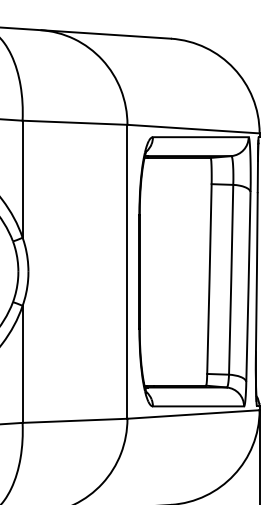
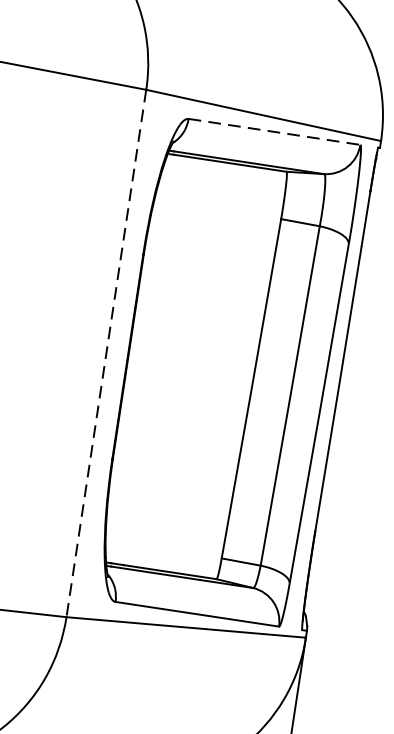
line: (200, 137) -> (273, 132), solid -> dashed
line: (127, 271) -> (106, 352), solid -> dashed

